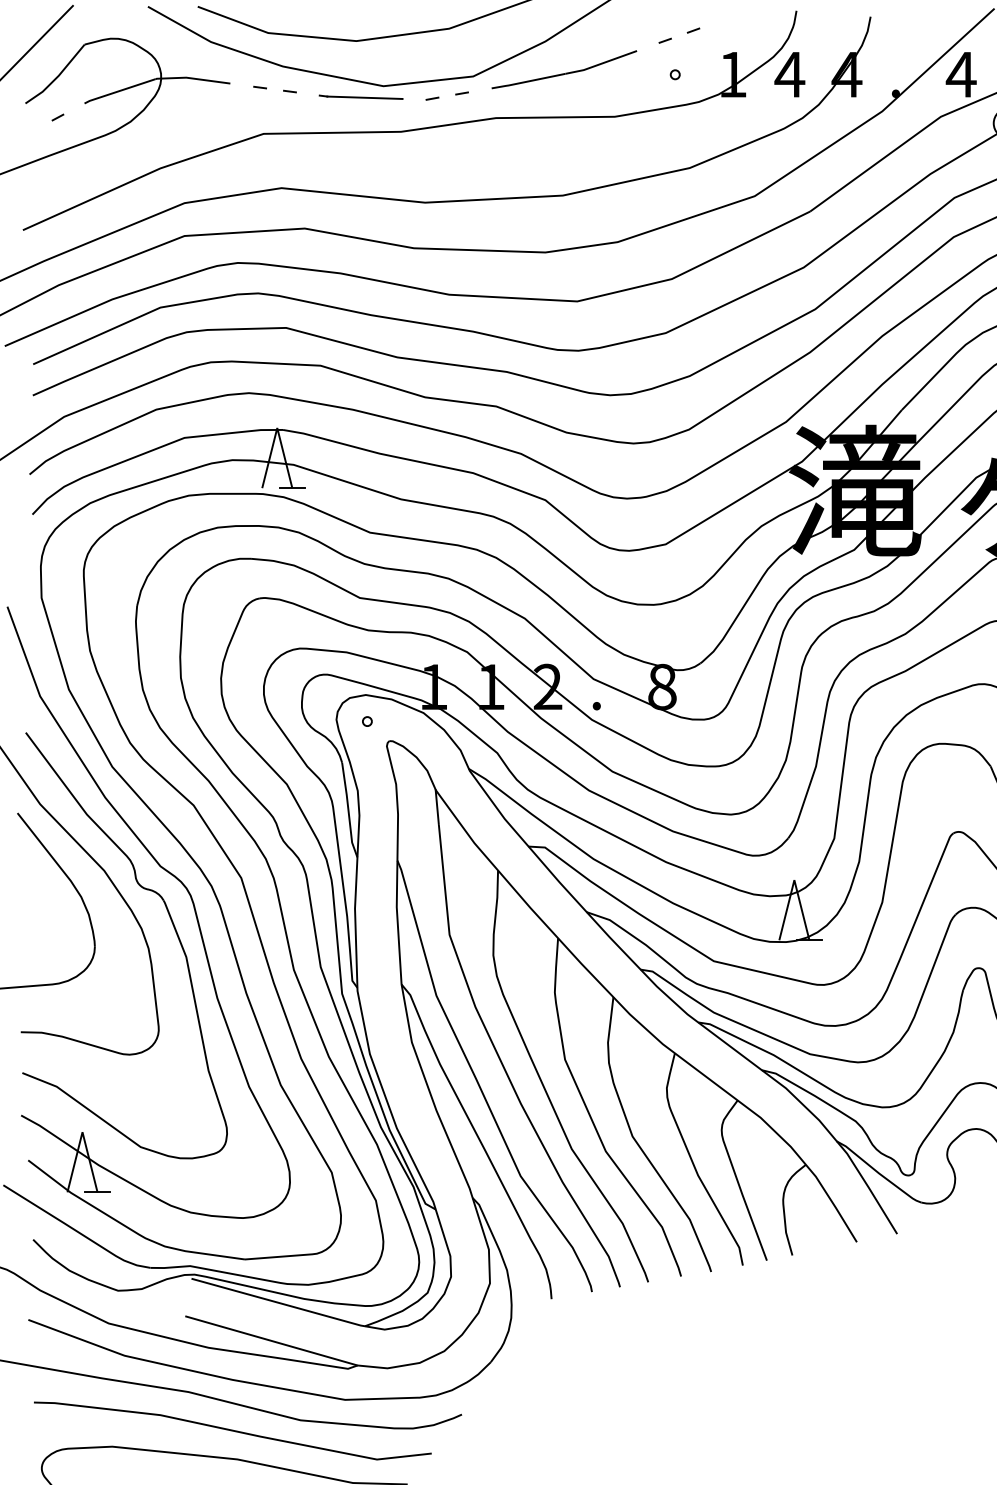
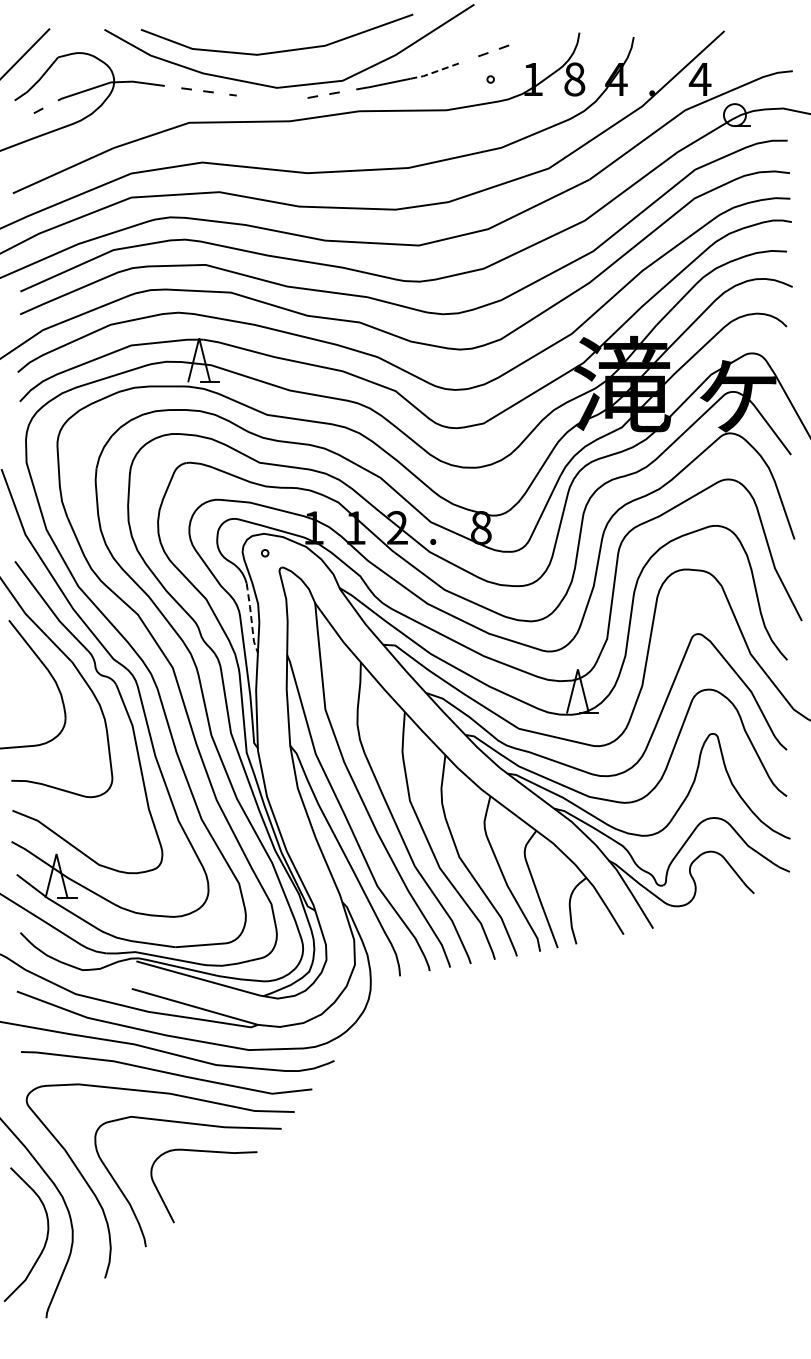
line: (601, 63) -> (436, 71), solid -> dashed
text: (789, 74) -> (574, 79), 4 -> 8
line: (363, 97) -> (262, 96), removed
line: (348, 810) -> (251, 618), solid -> dashed

